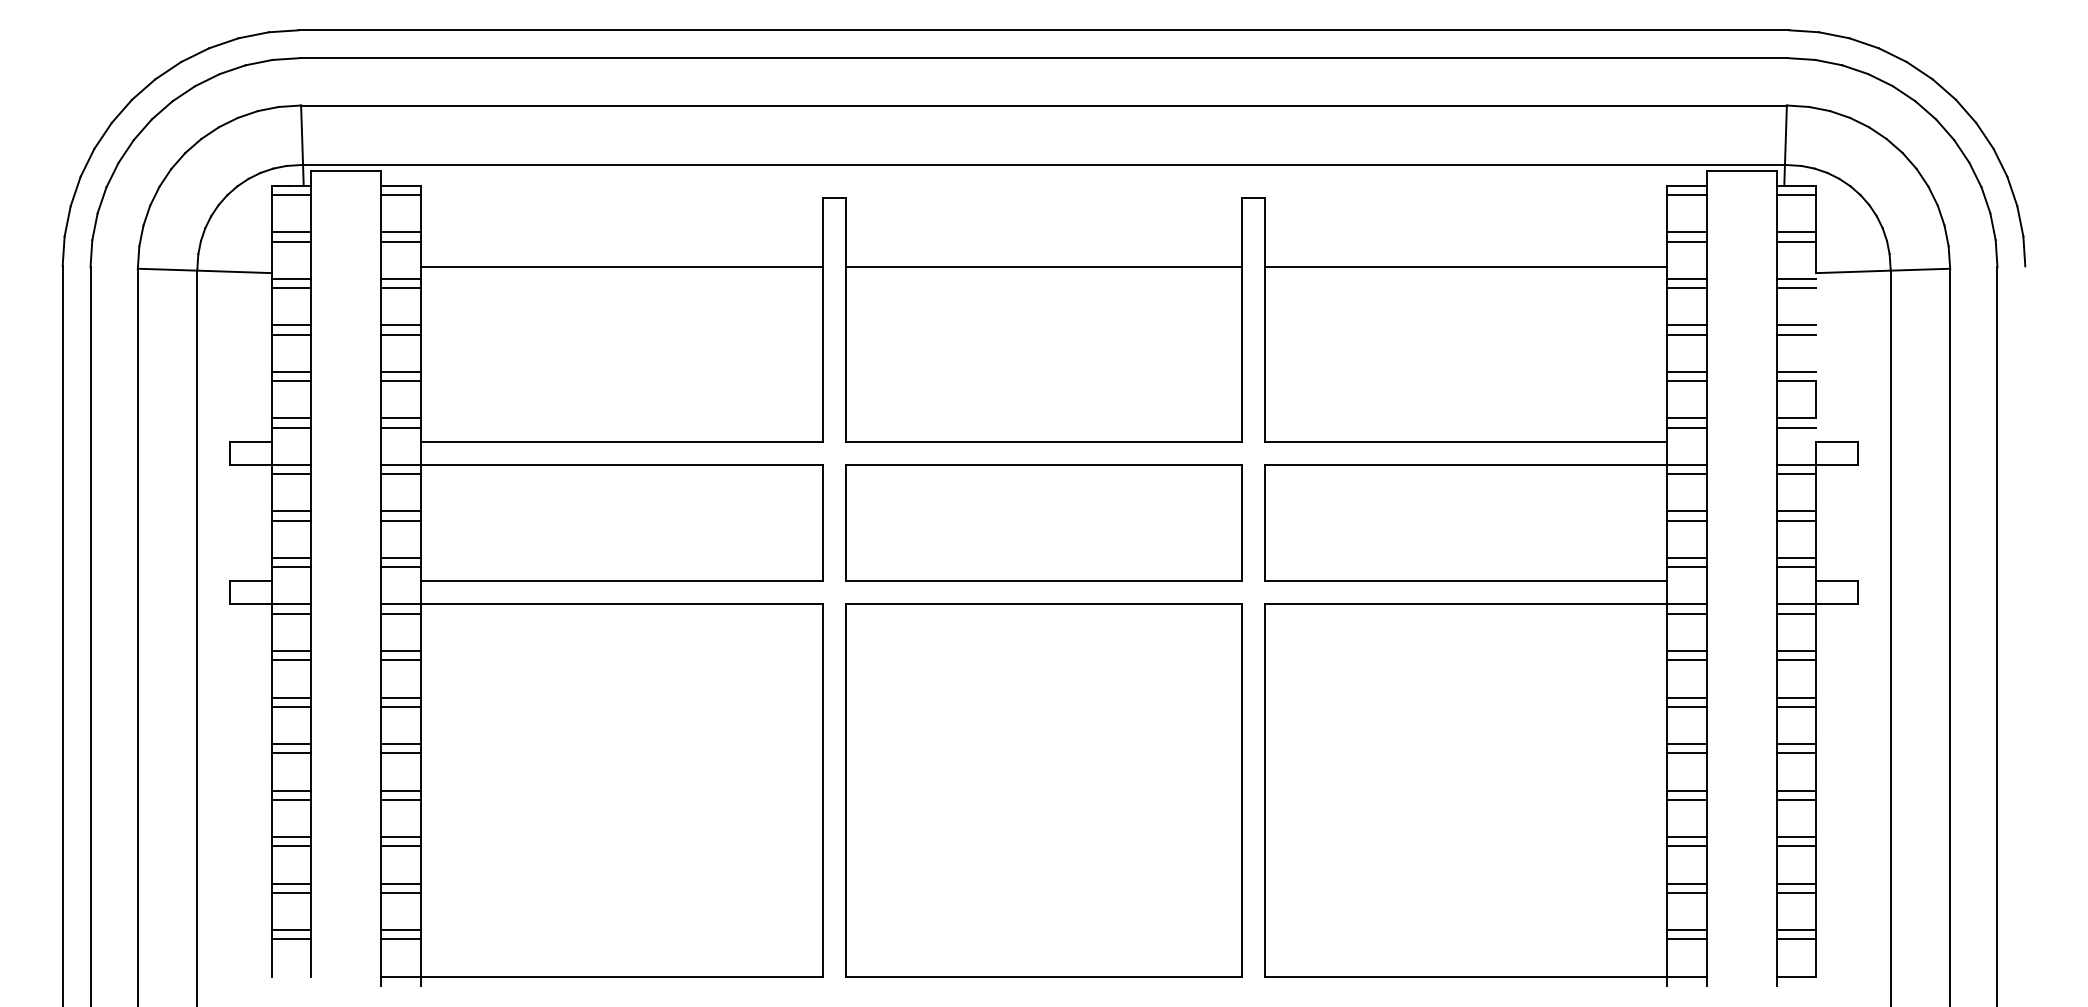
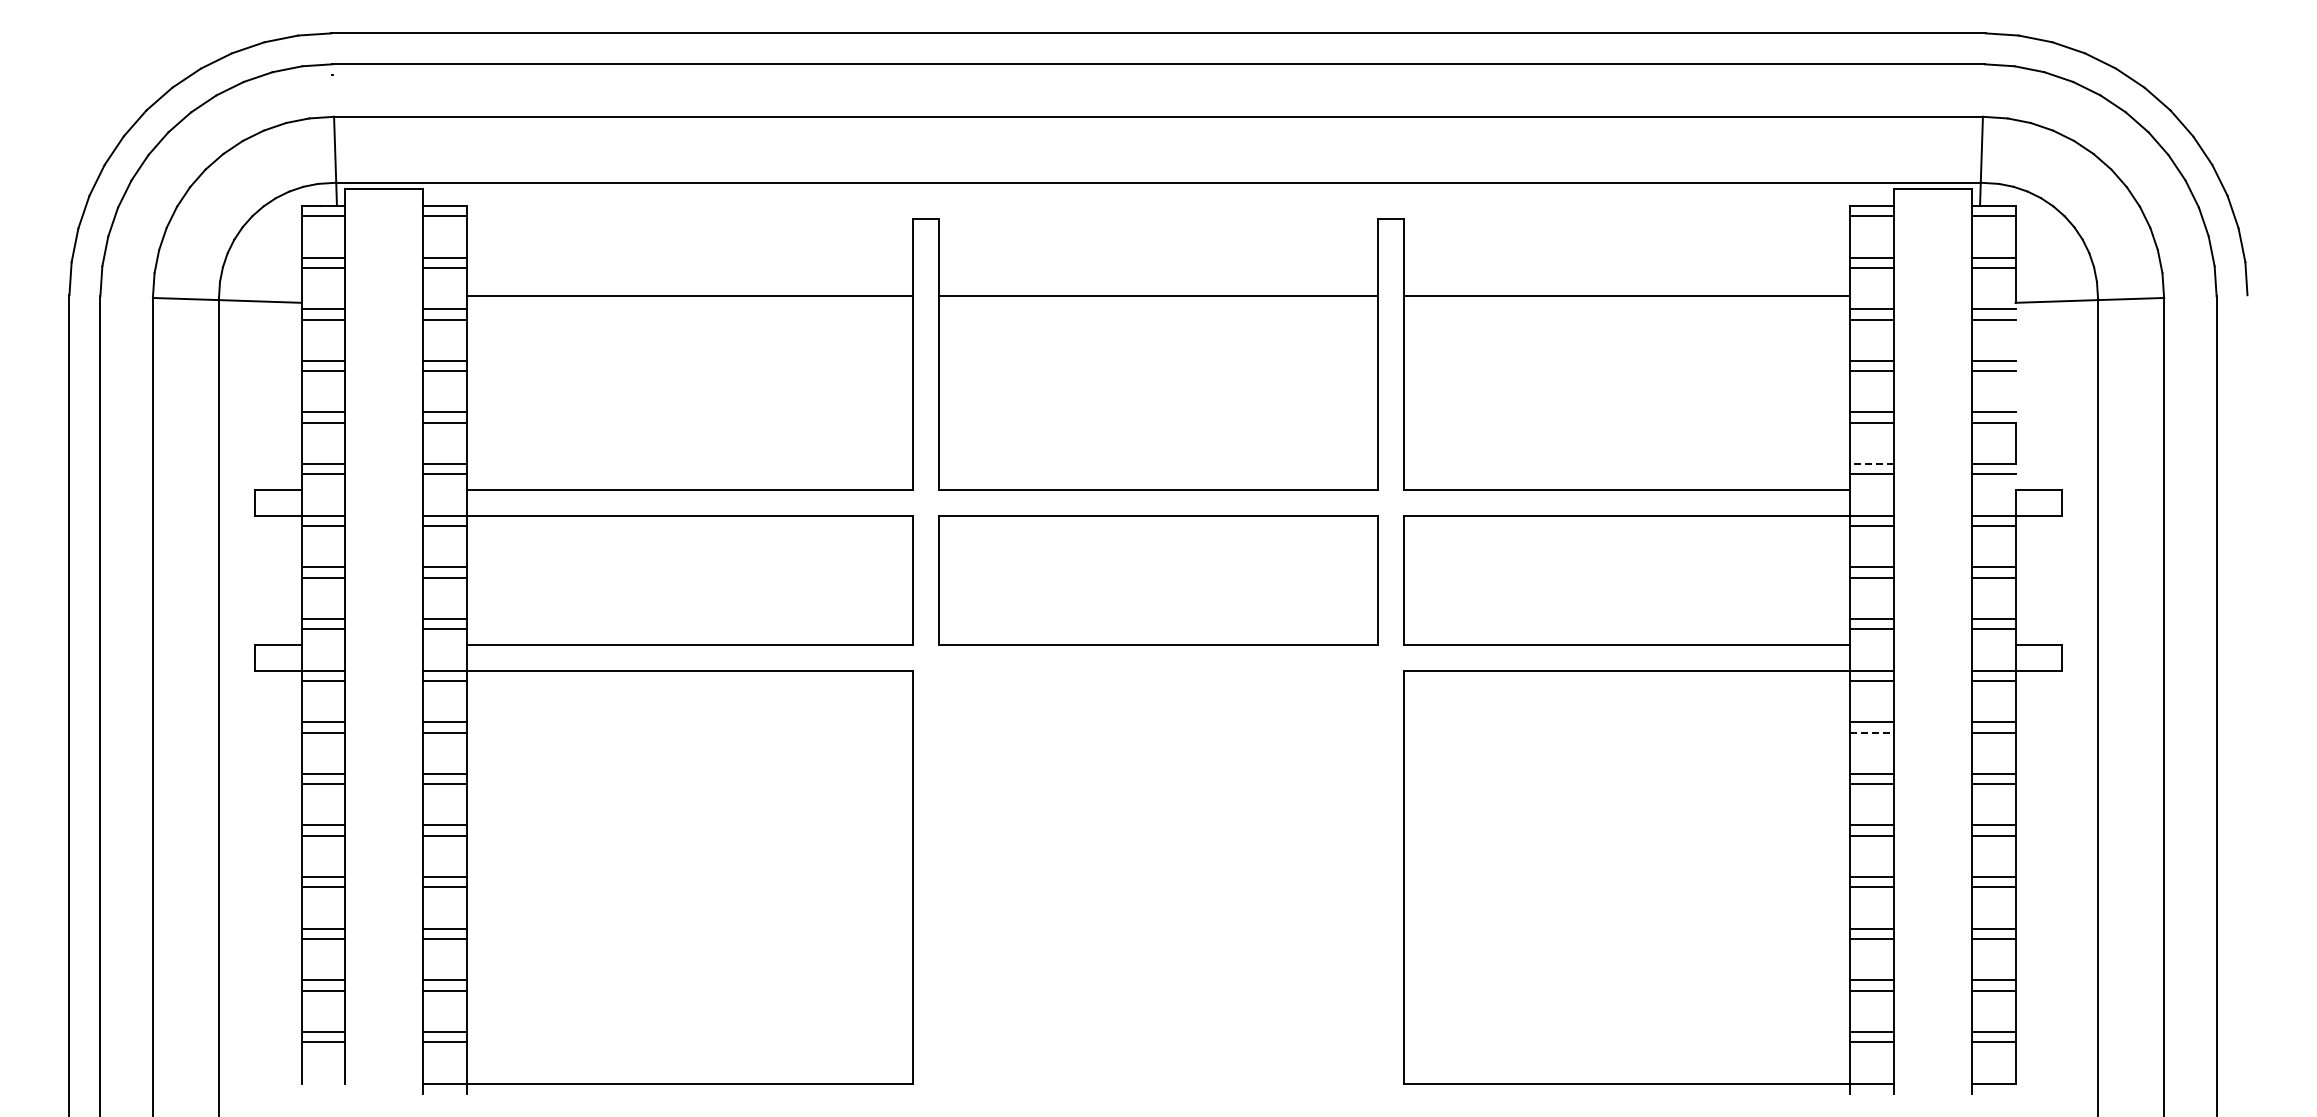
line: (1687, 418) -> (1872, 464), solid -> dashed
line: (1687, 660) -> (1872, 732), solid -> dashed
part: (1044, 790) -> (1158, 877), removed

